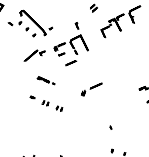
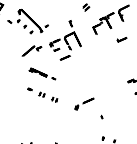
part: (132, 43) -> (121, 39), added
part: (46, 80) -> (42, 73), size x1.67
part: (91, 88) -> (84, 103), moved

